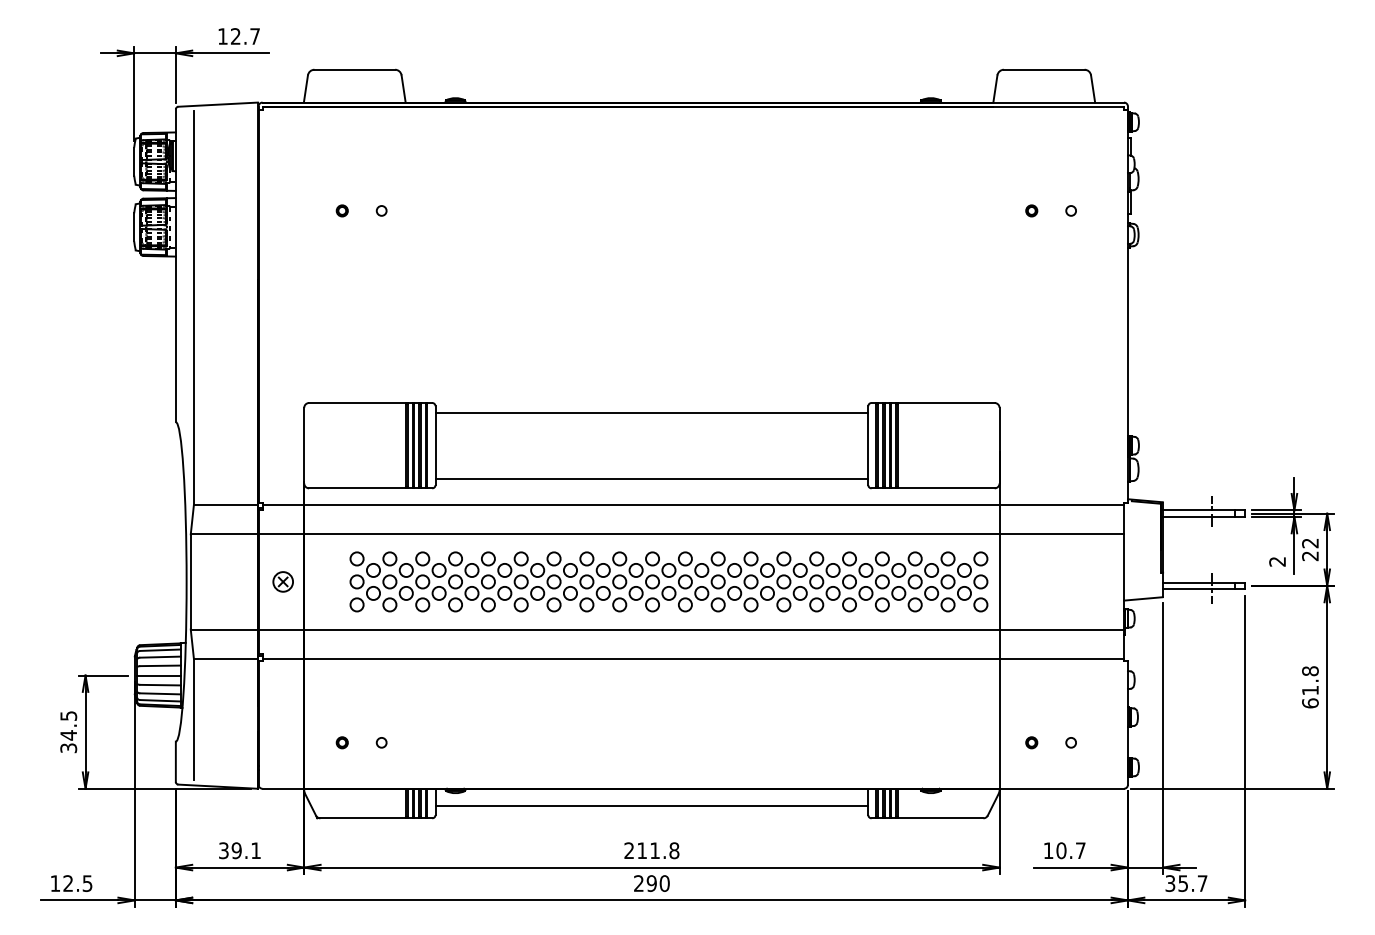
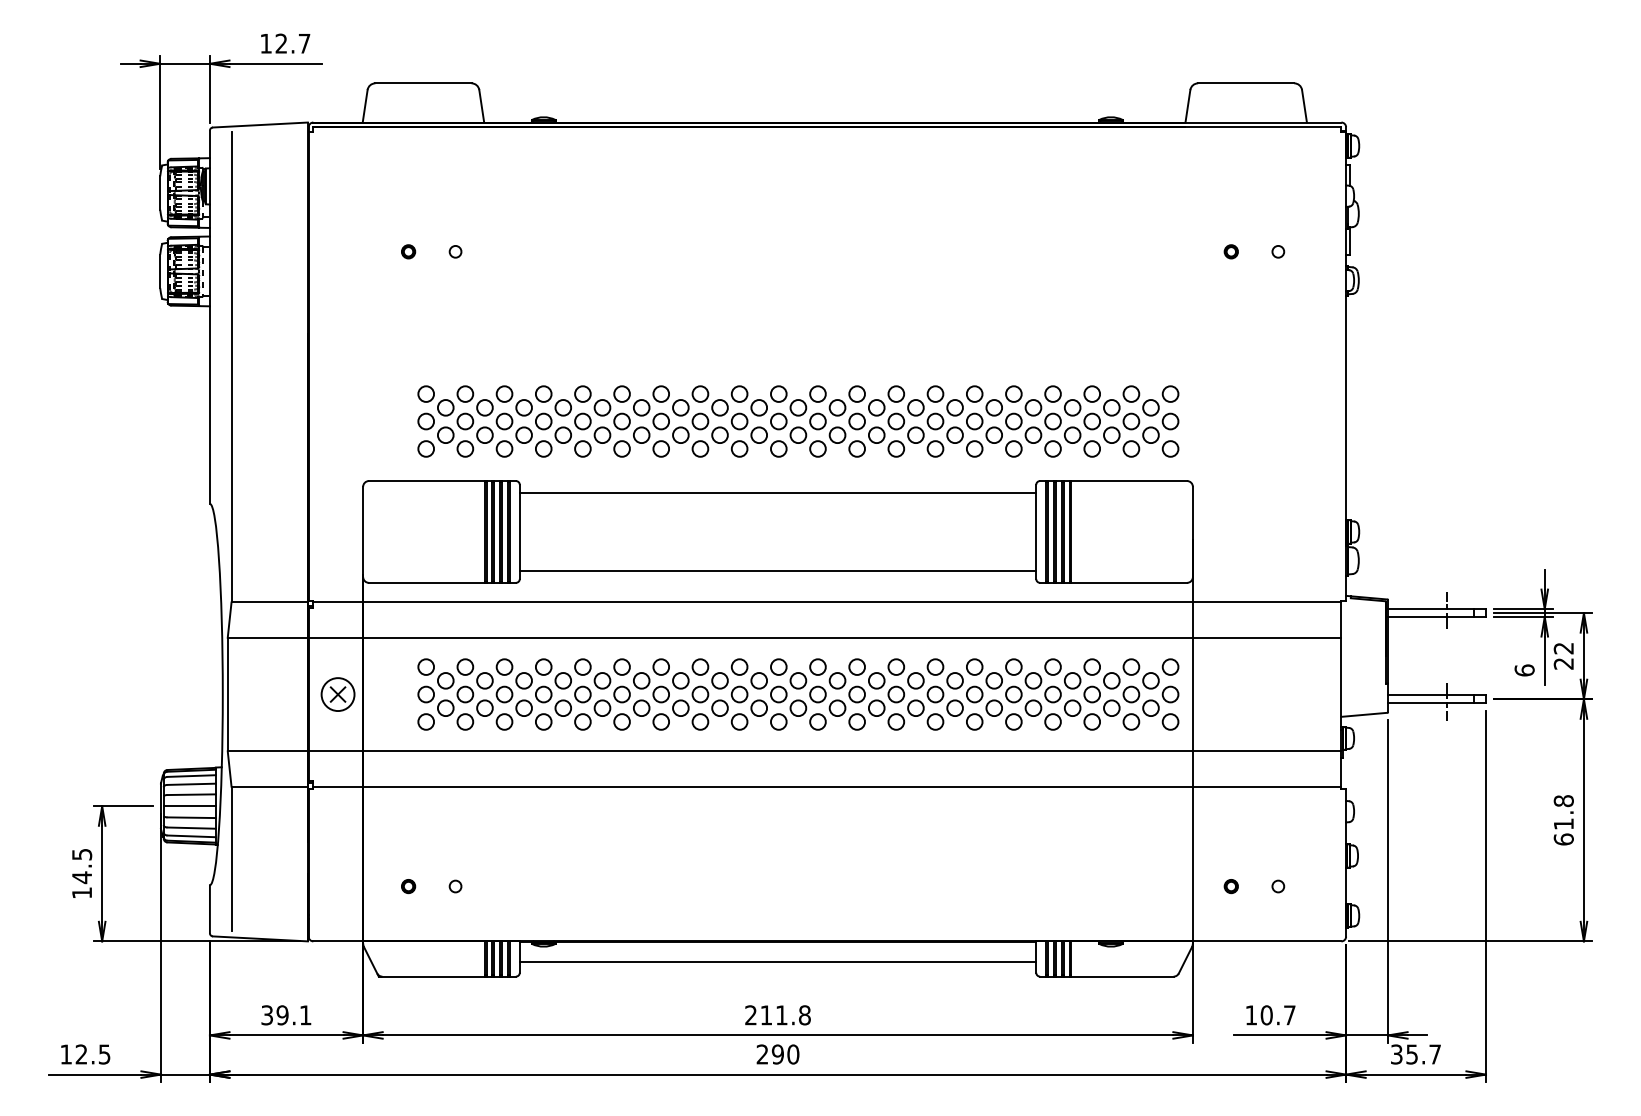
part: (669, 353) -> (798, 421), added
text: (1277, 561) -> (1524, 670), 2 -> 6
part: (282, 581) -> (337, 694), size x1.4
text: (69, 747) -> (82, 892), 34.5 -> 14.5

